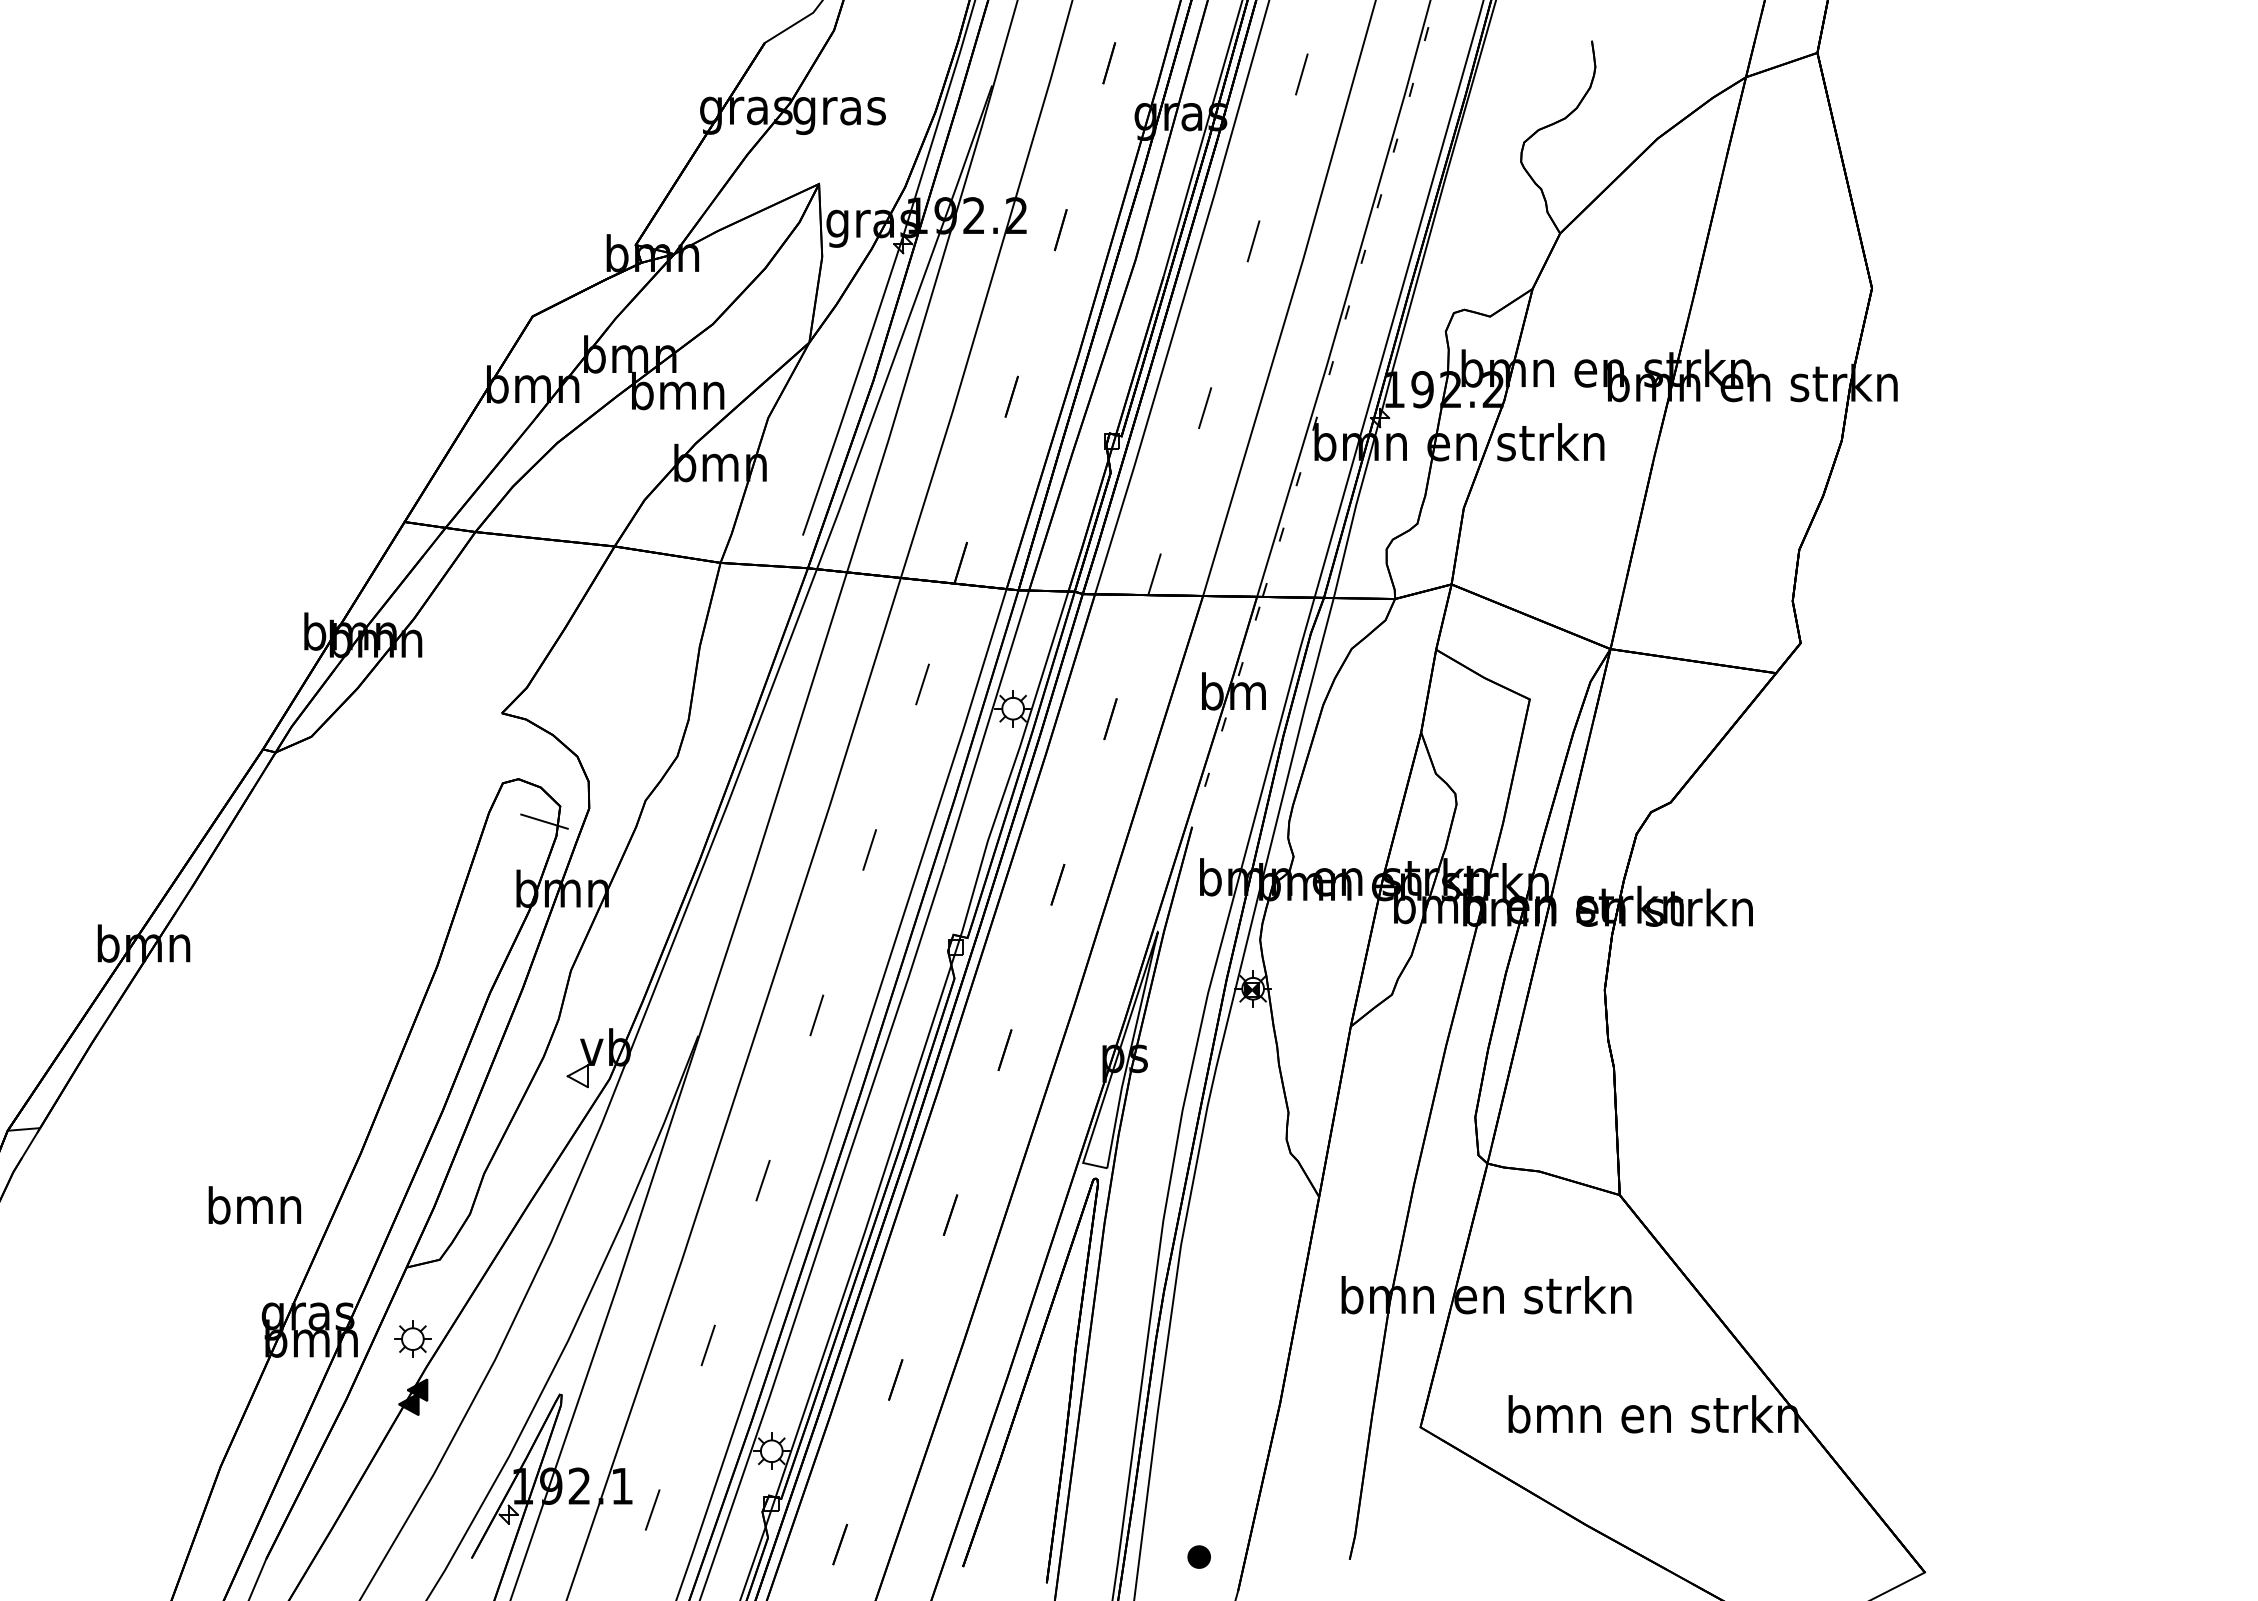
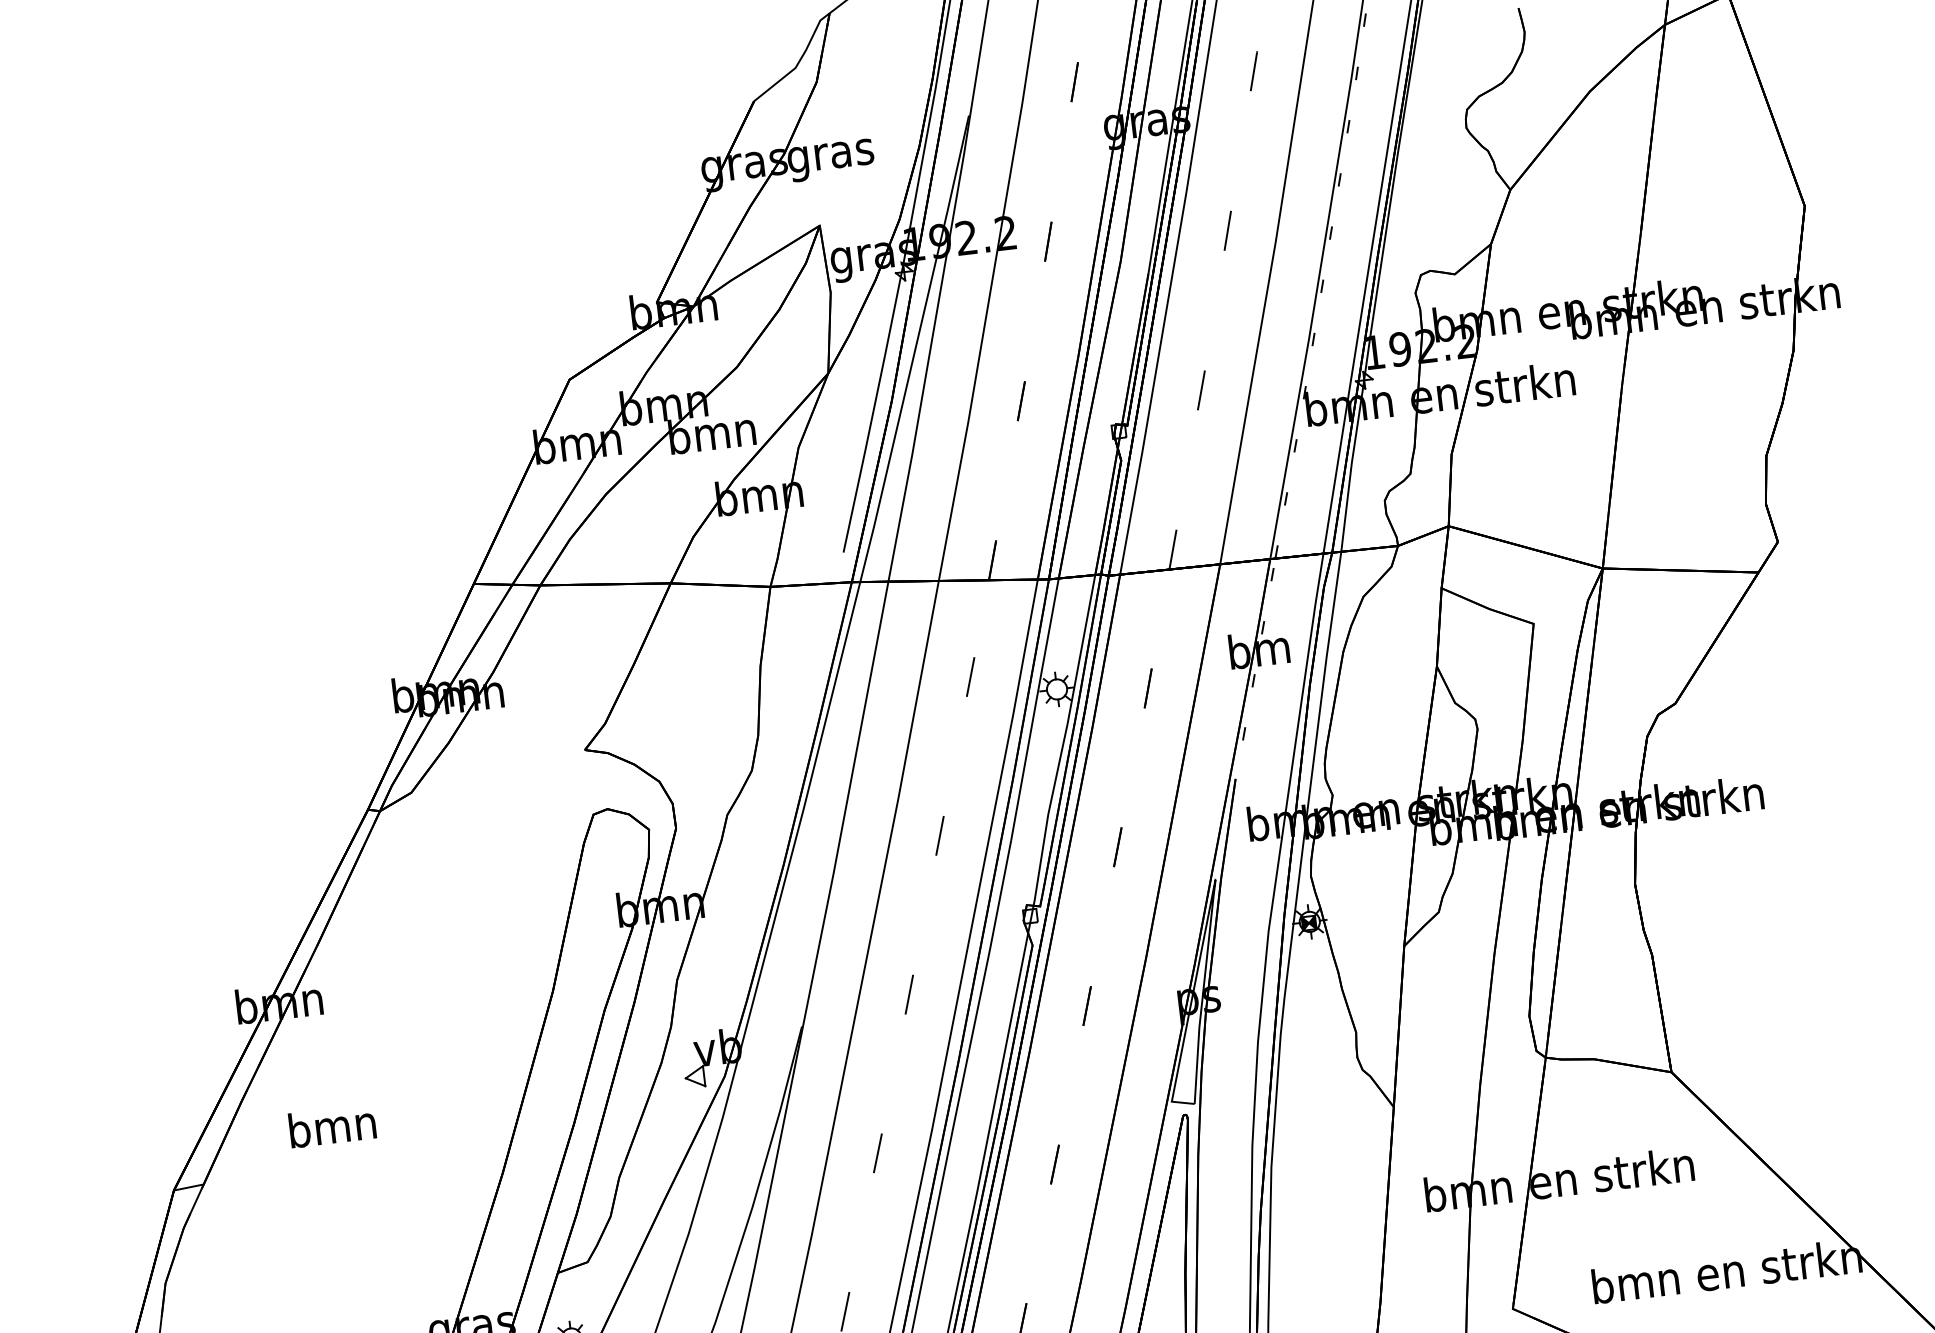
line: (544, 821) -> (636, 845), removed
text: (254, 1205) -> (332, 1126), moved

